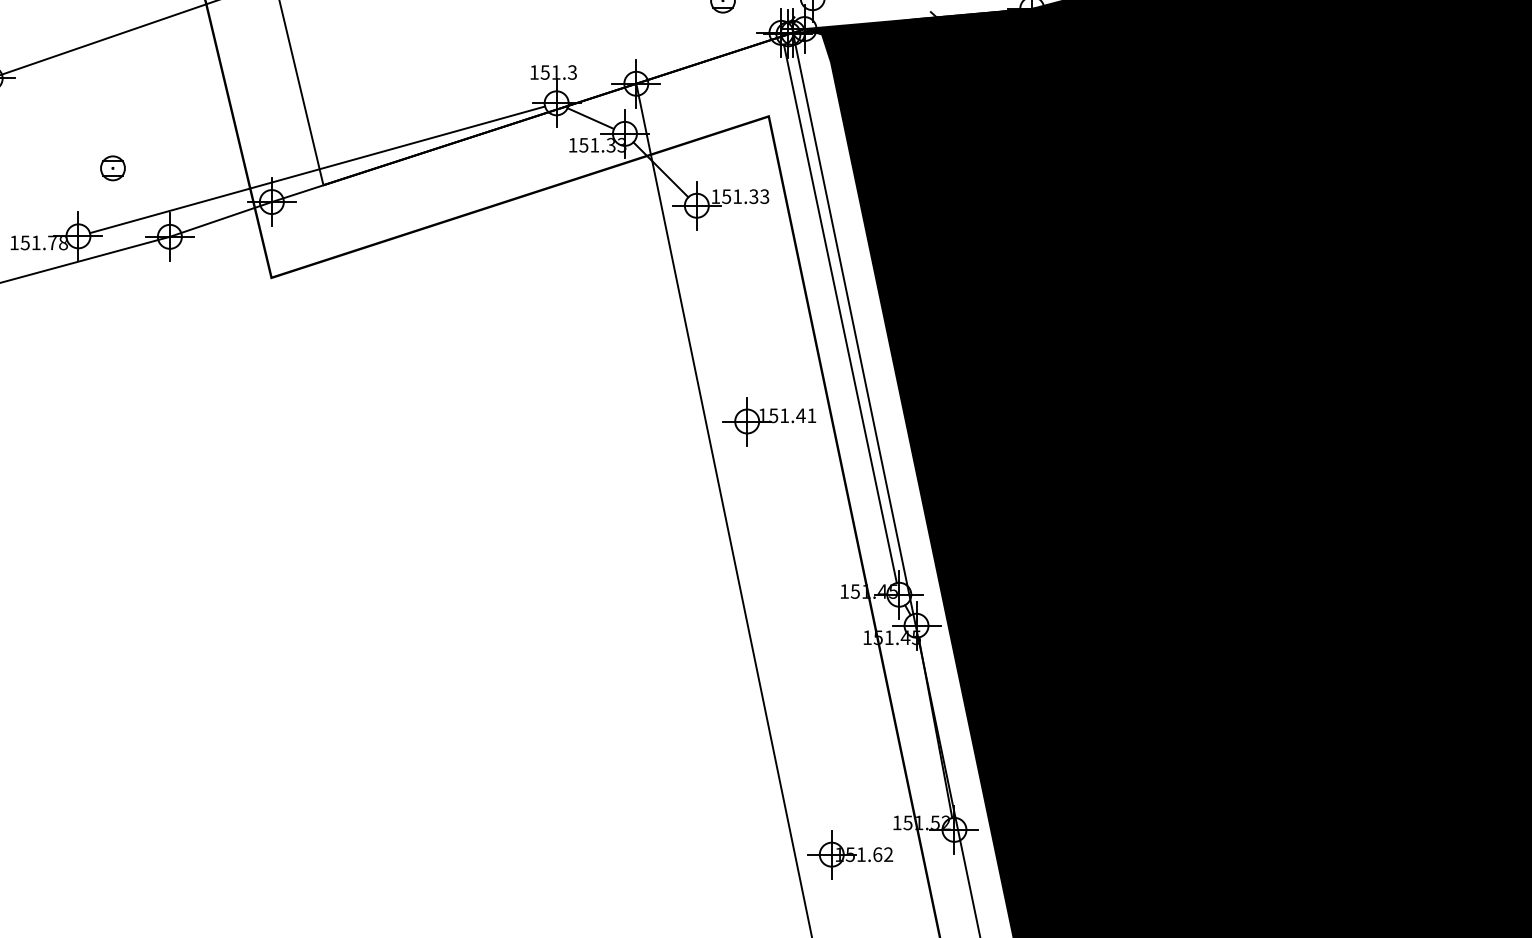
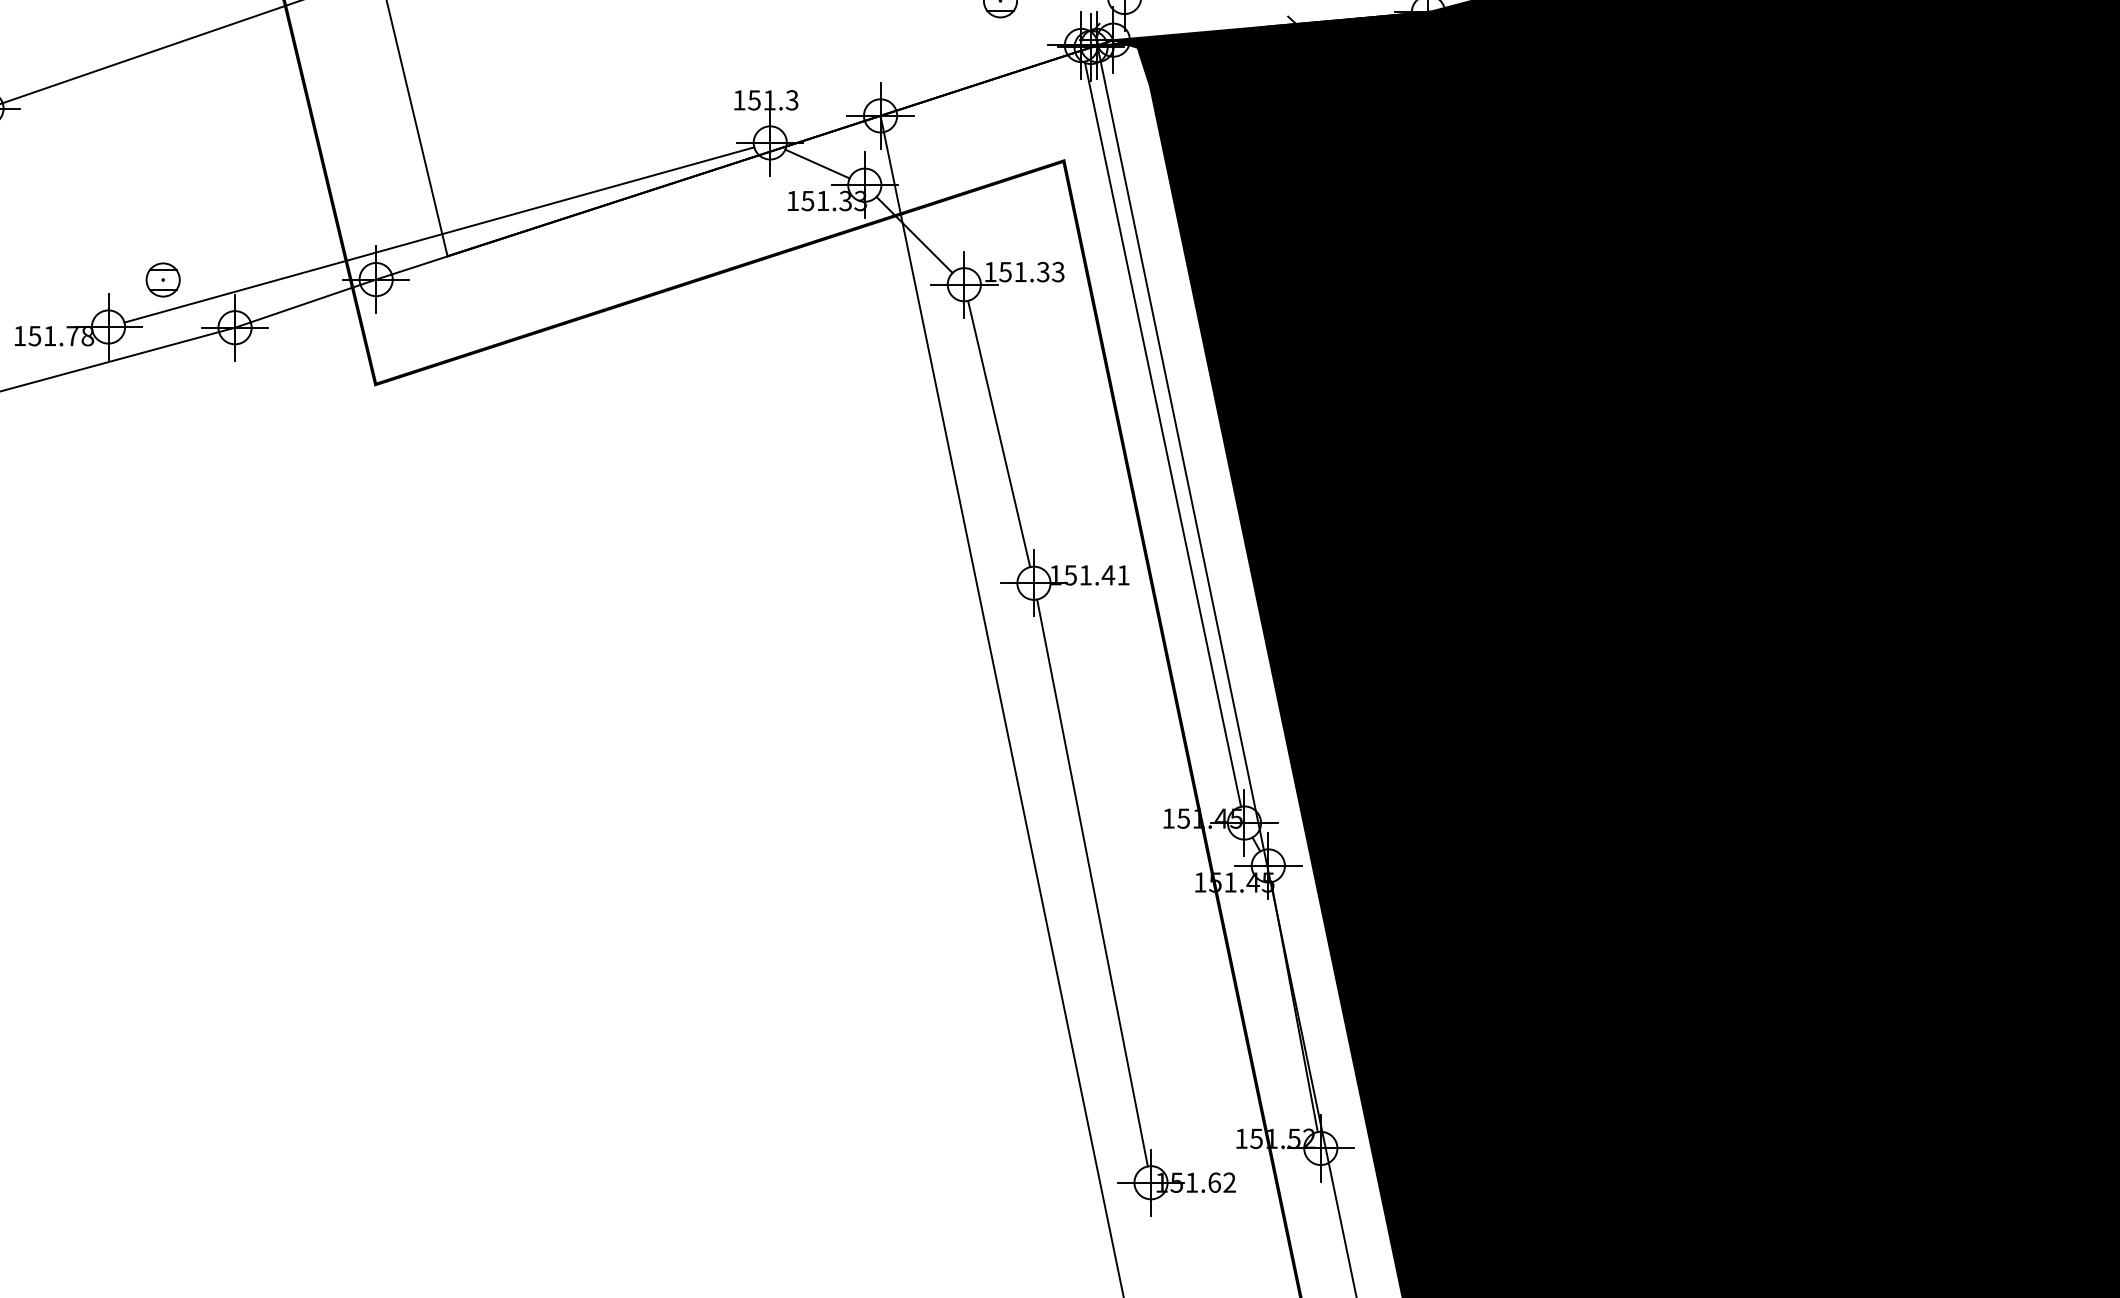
part: (112, 168) -> (162, 280), moved
line: (721, 313) -> (998, 433), added
line: (789, 637) -> (1092, 882), added

